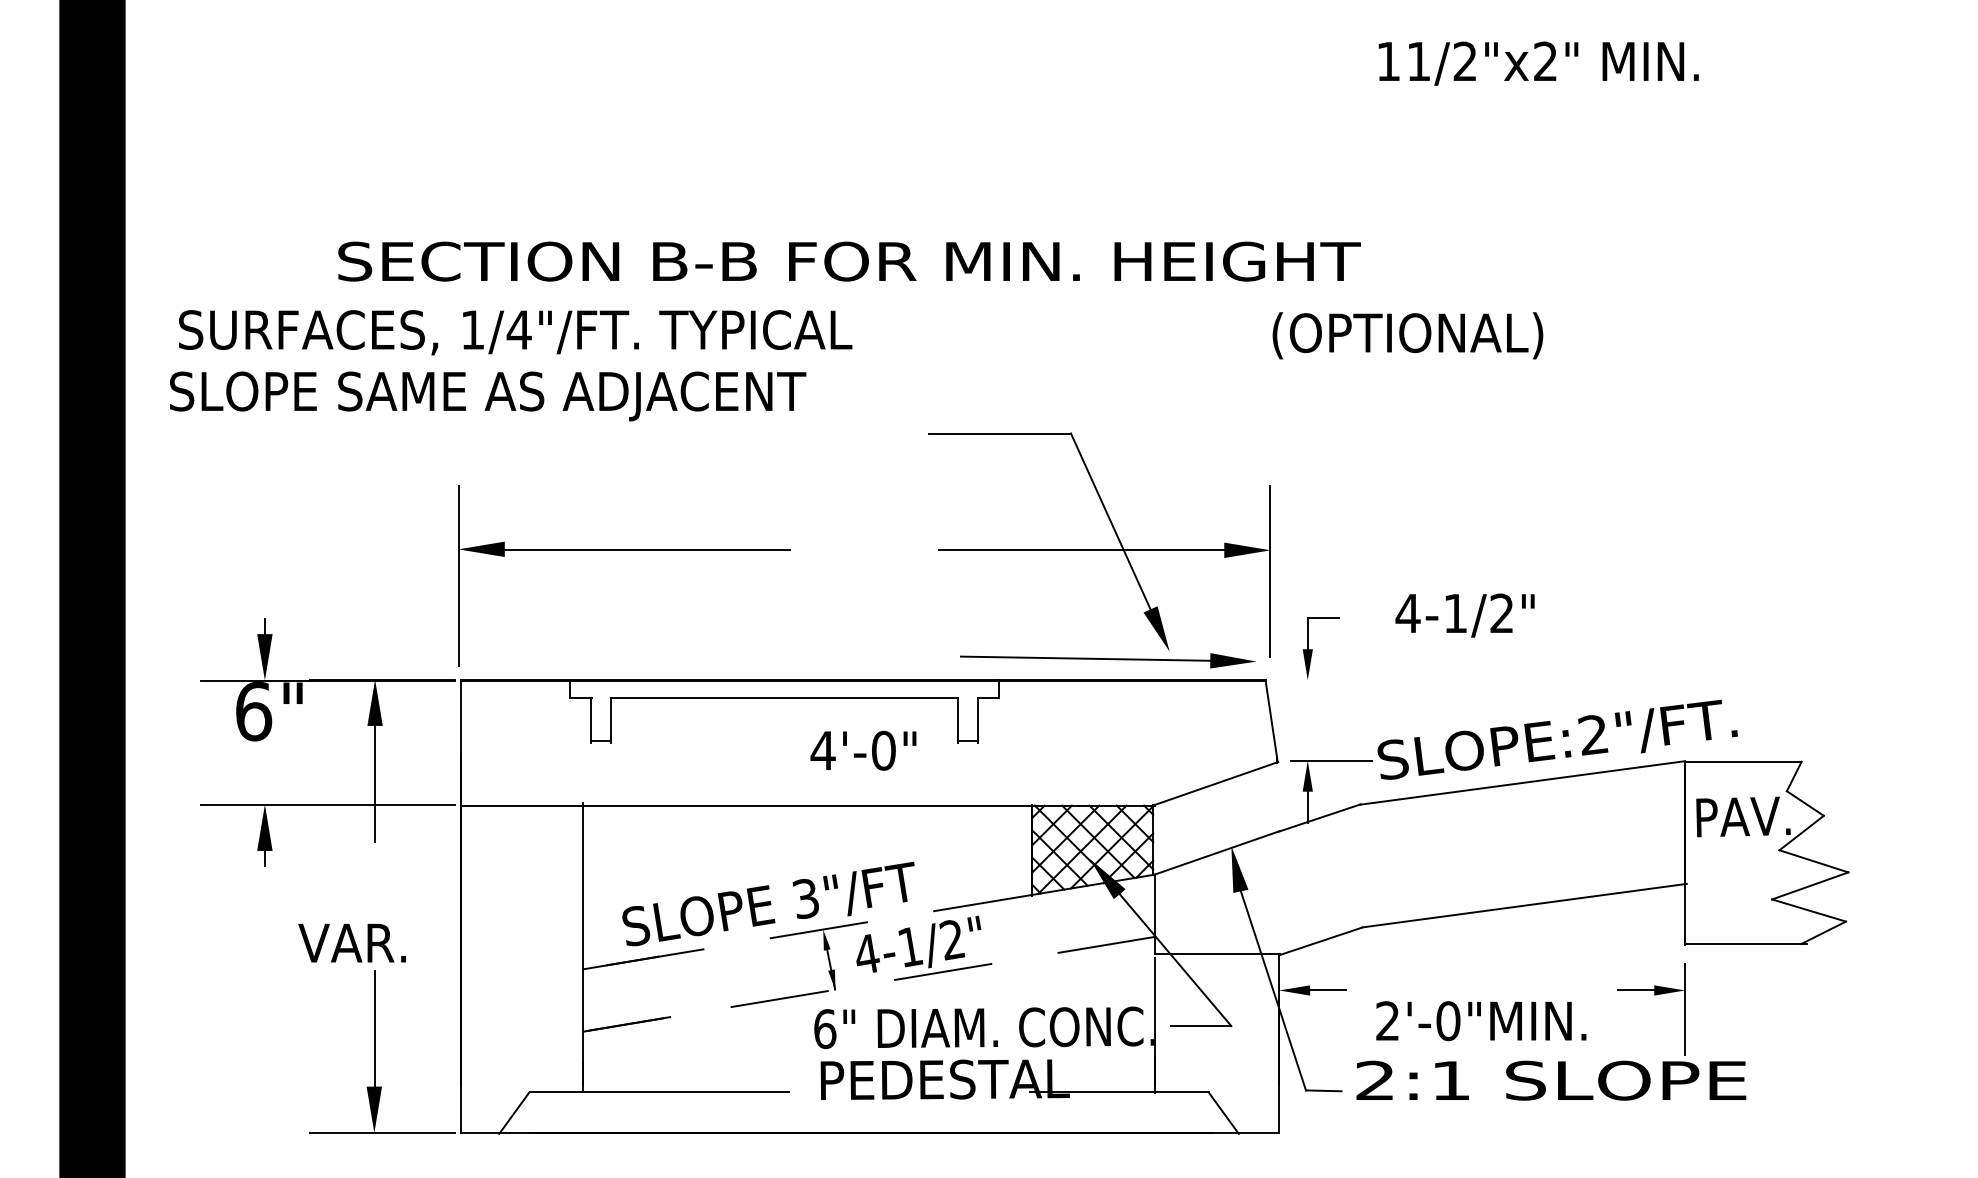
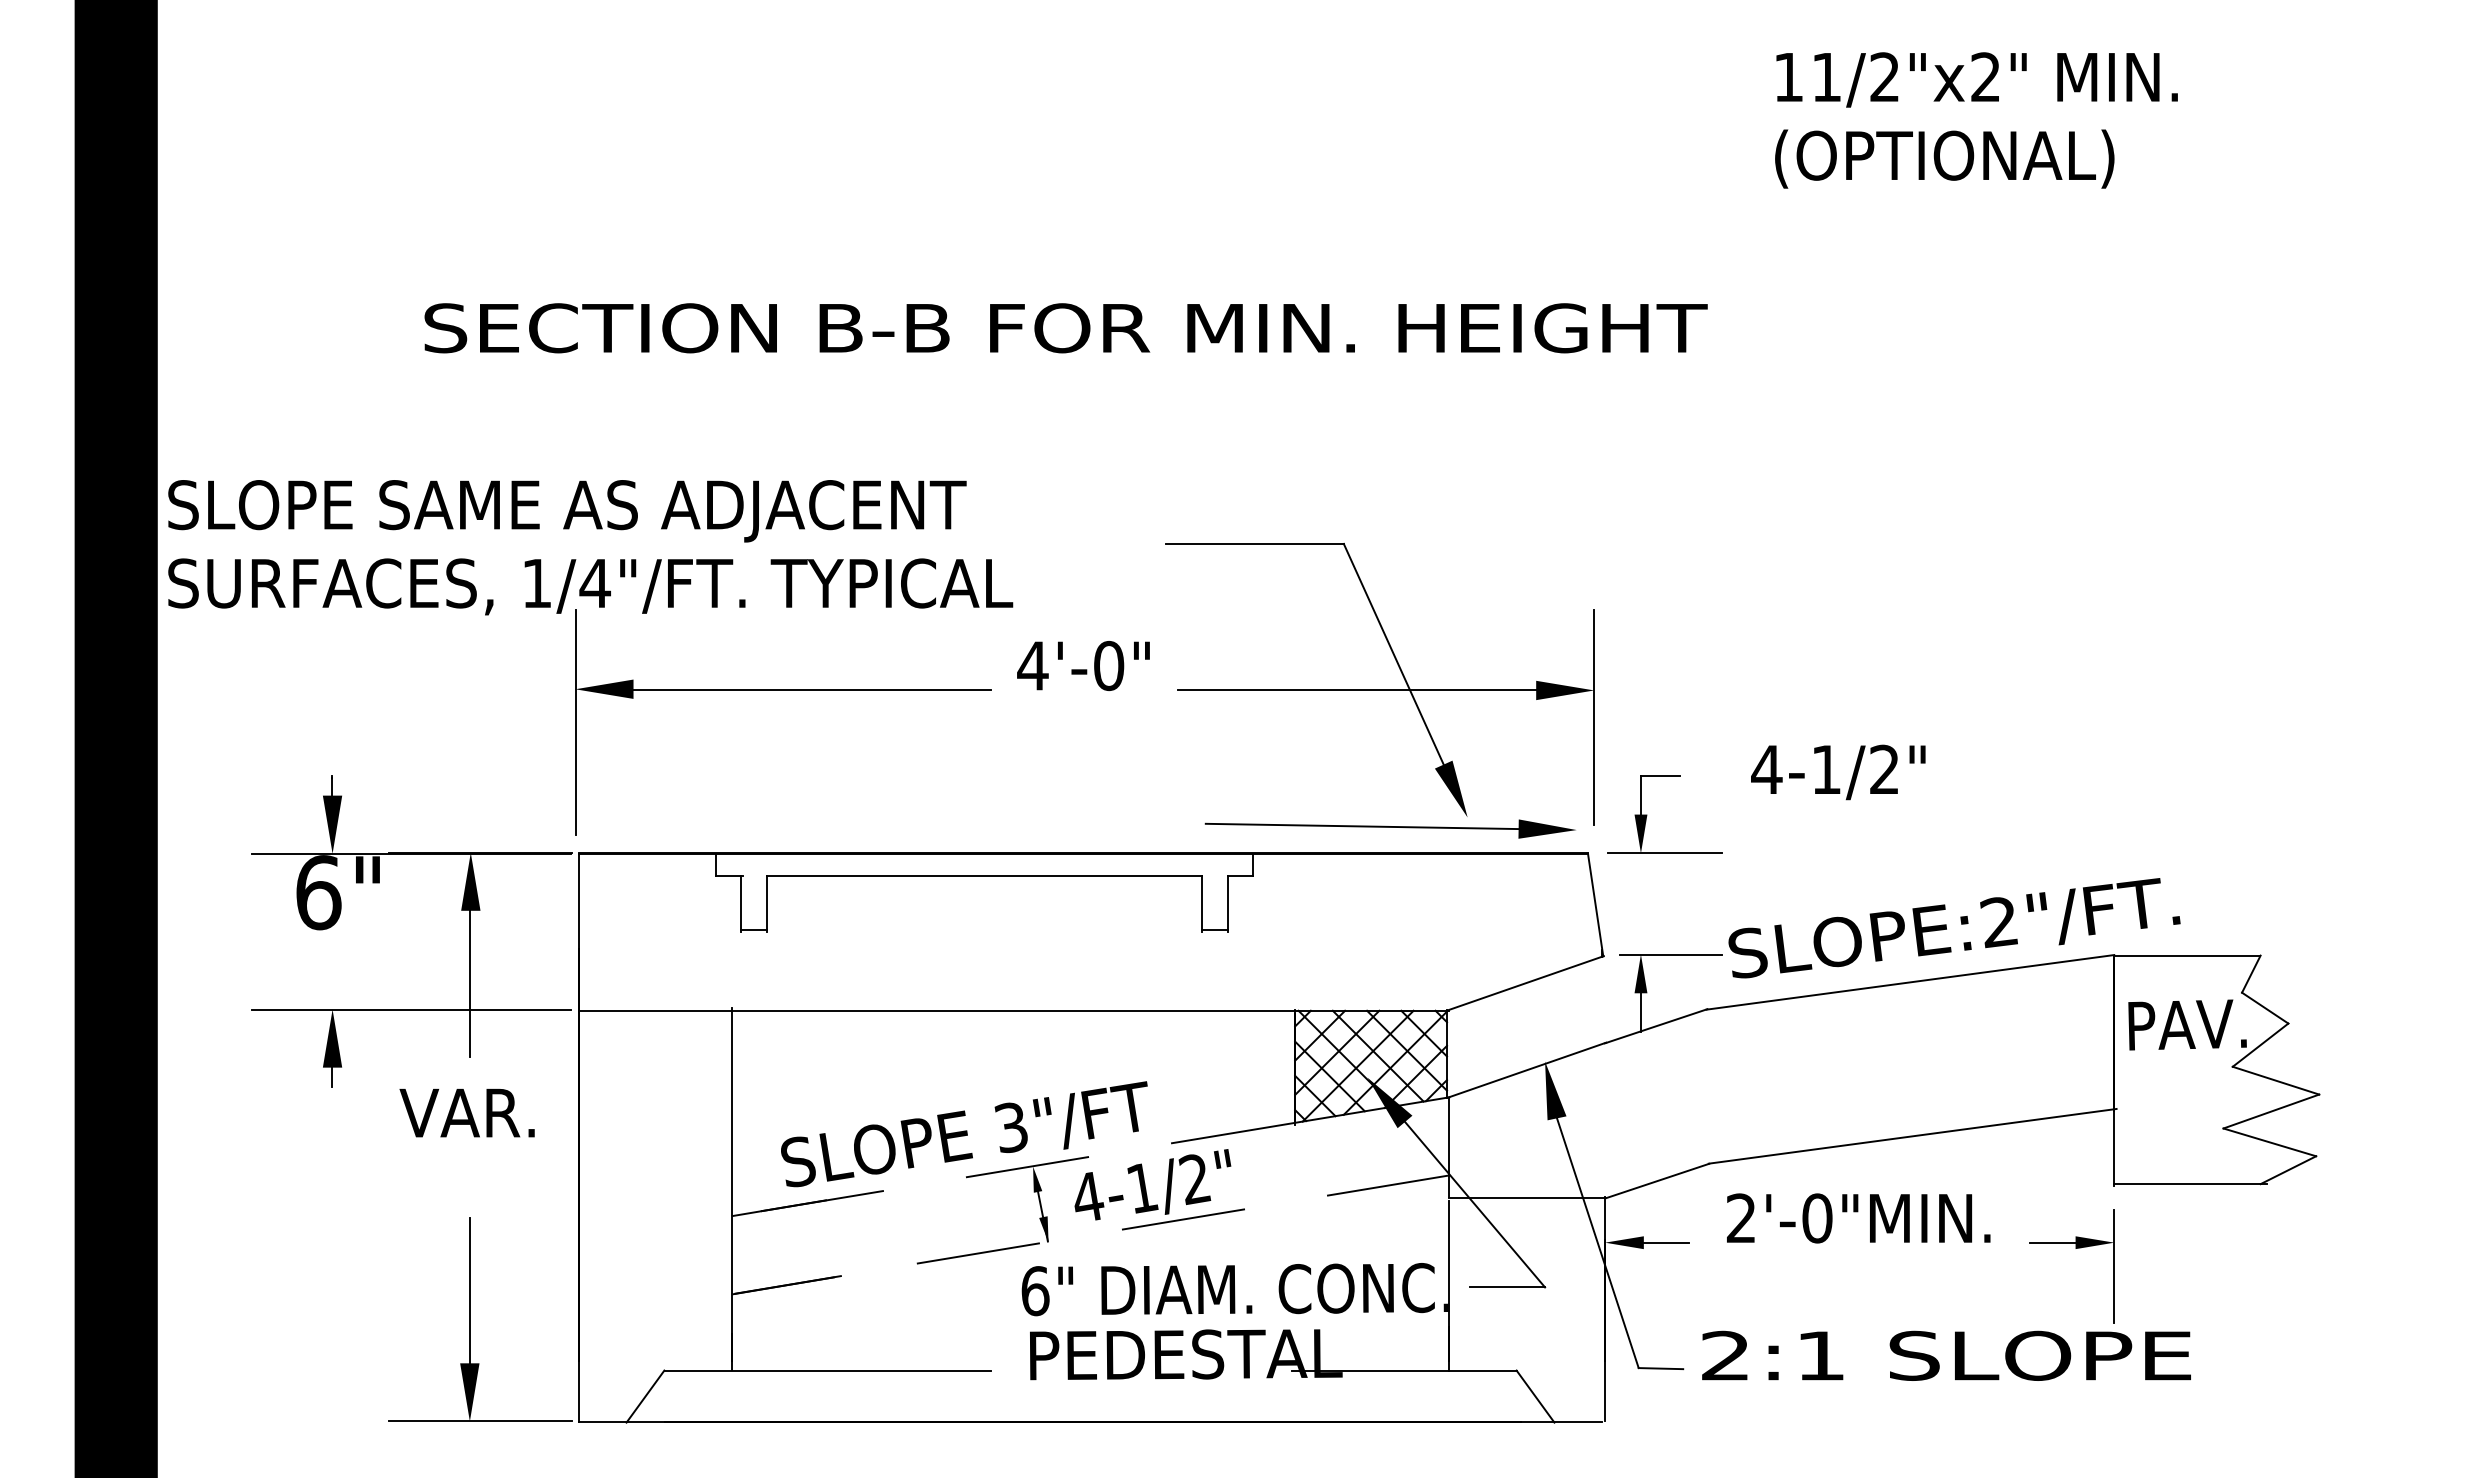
text: (1538, 63) -> (1976, 79), moved
text: (515, 332) -> (590, 586), moved
text: (1407, 335) -> (1944, 158), moved
text: (488, 396) -> (567, 511), moved
line: (1326, 680) -> (1664, 853), added
text: (863, 750) -> (1083, 665), moved
text: (351, 942) -> (466, 1112), moved
text: (1481, 1021) -> (1858, 1218), moved

